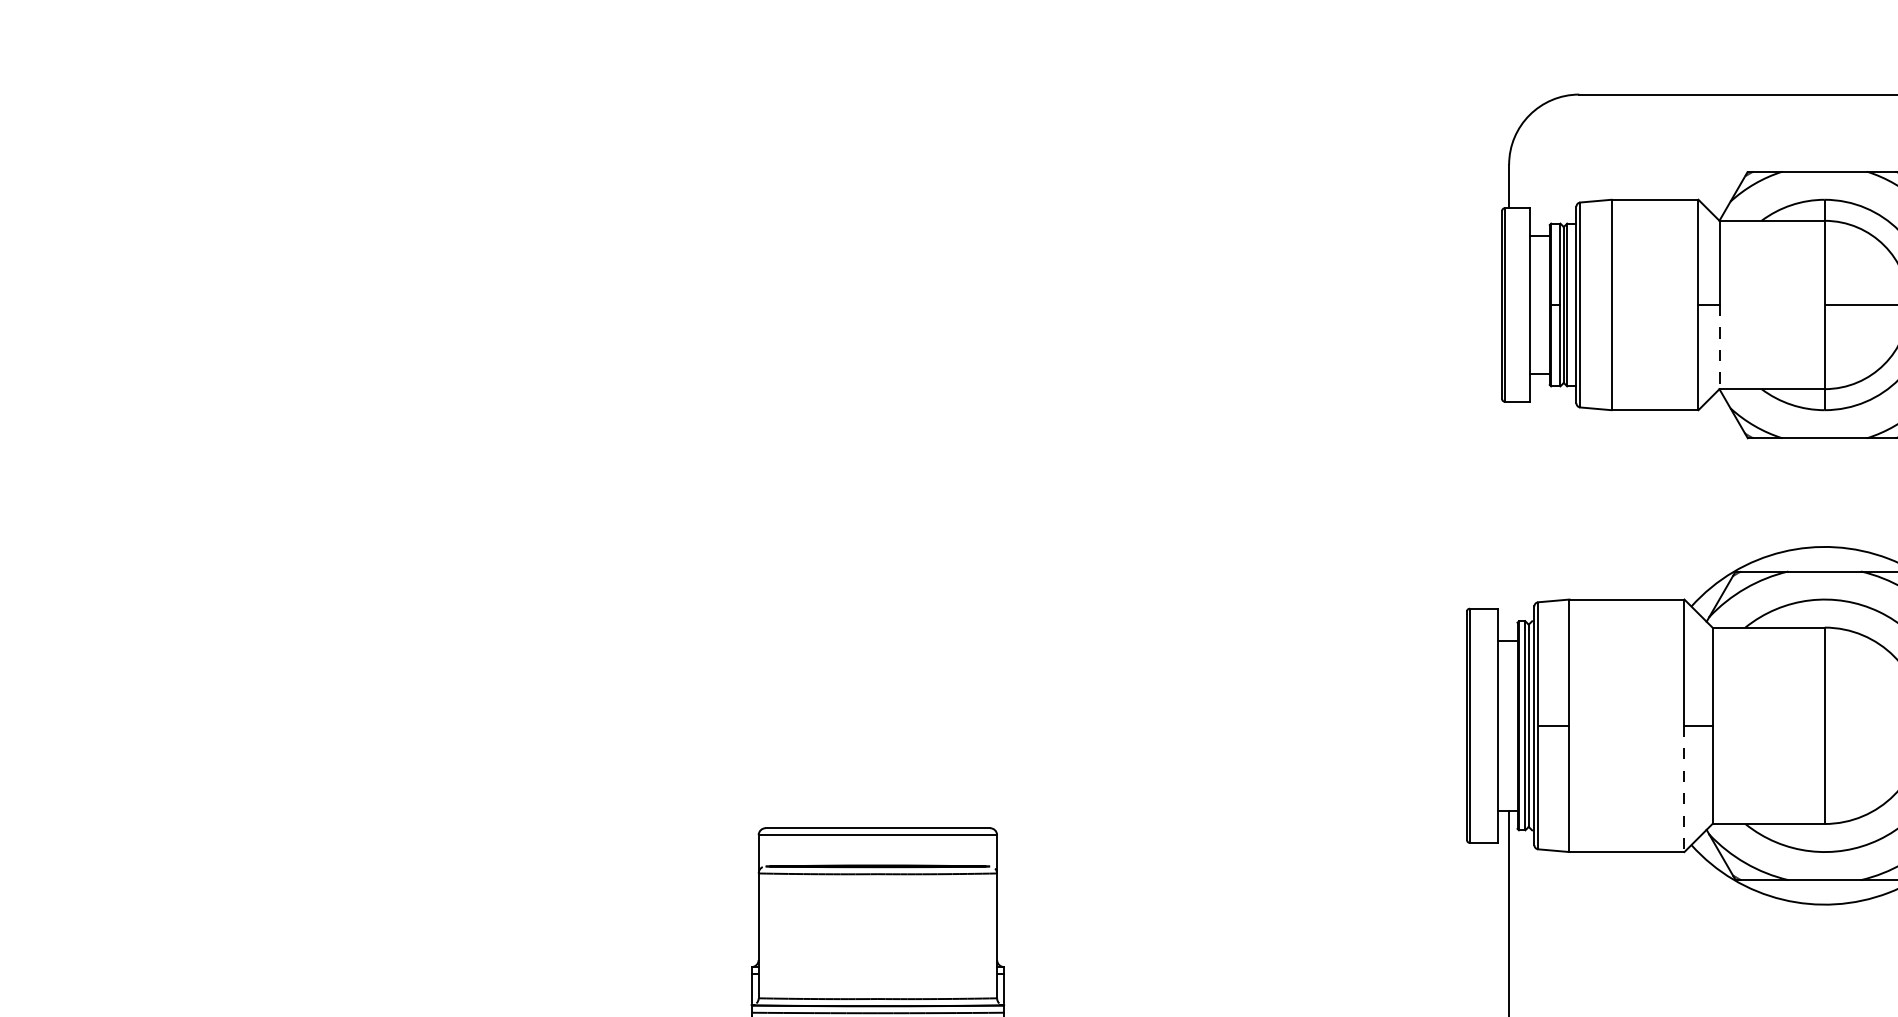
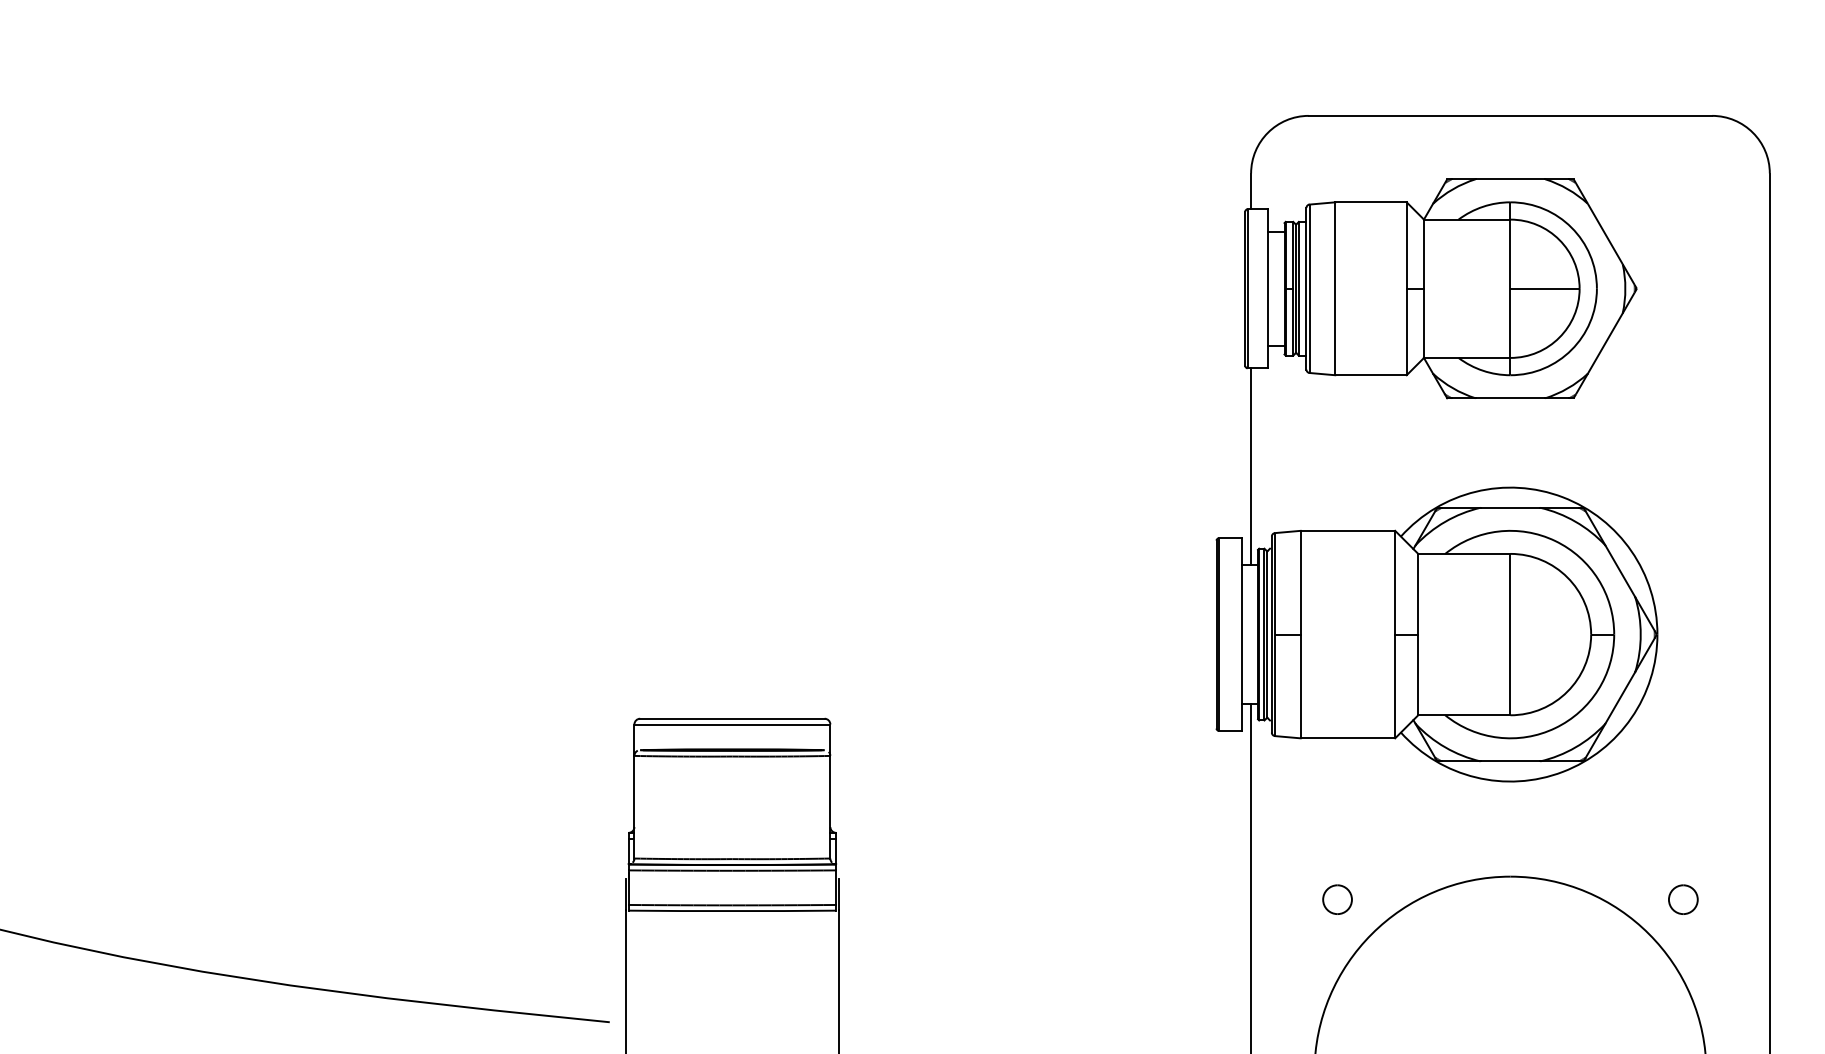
line: (1720, 347) -> (1424, 323), dashed -> solid
line: (1509, 521) -> (1251, 466), added
line: (1684, 788) -> (1395, 686), dashed -> solid

